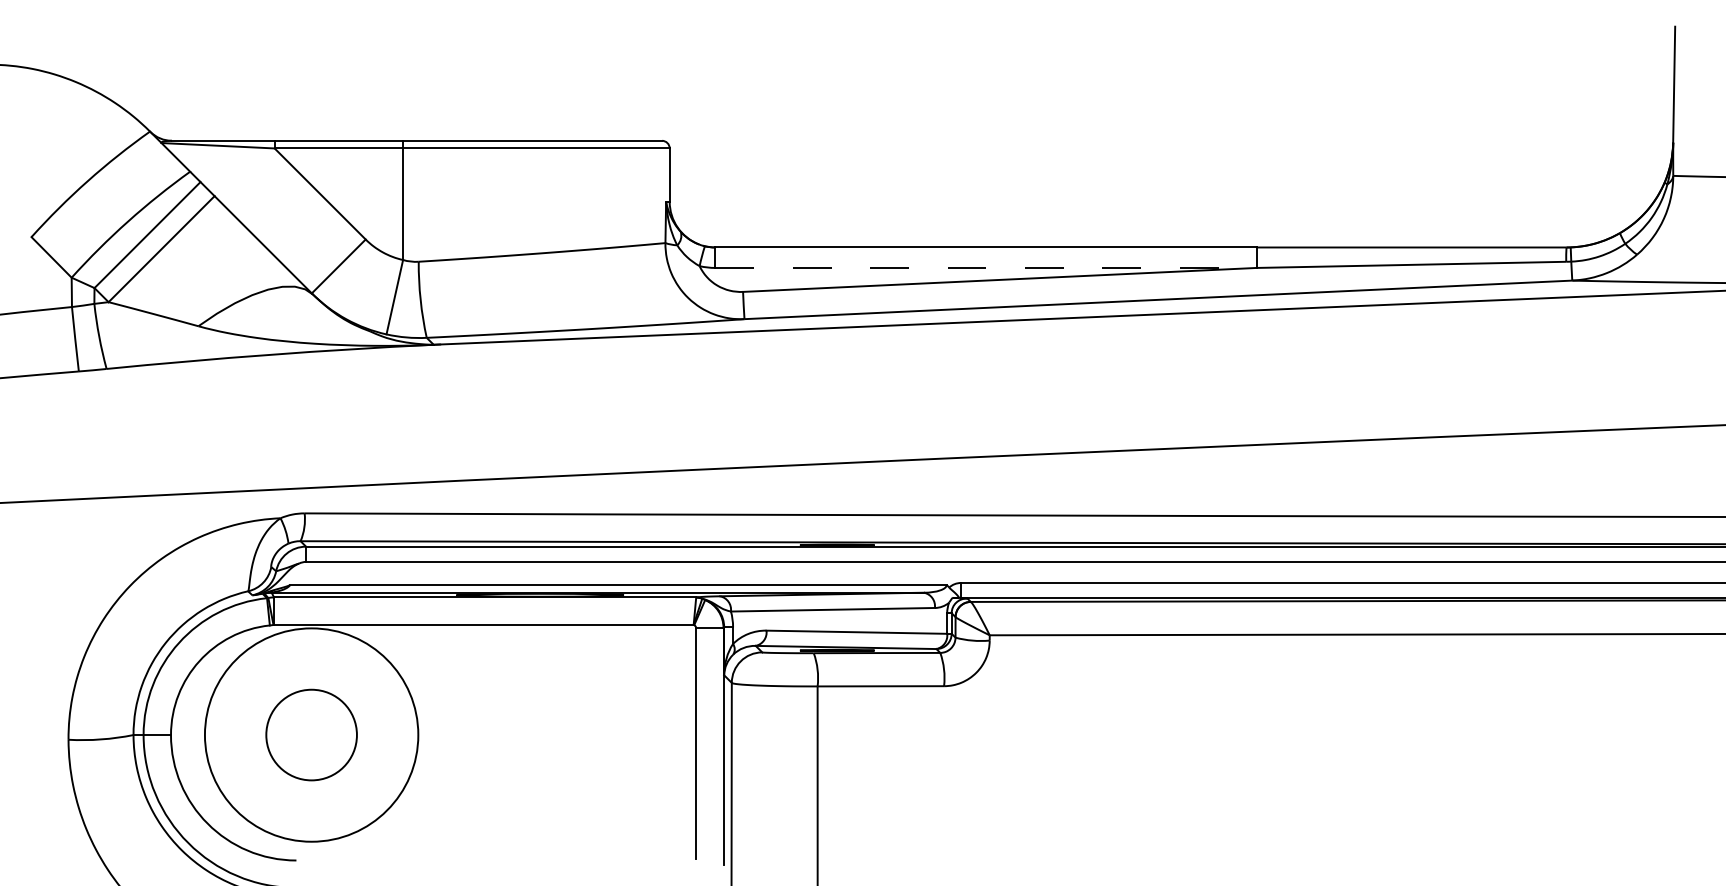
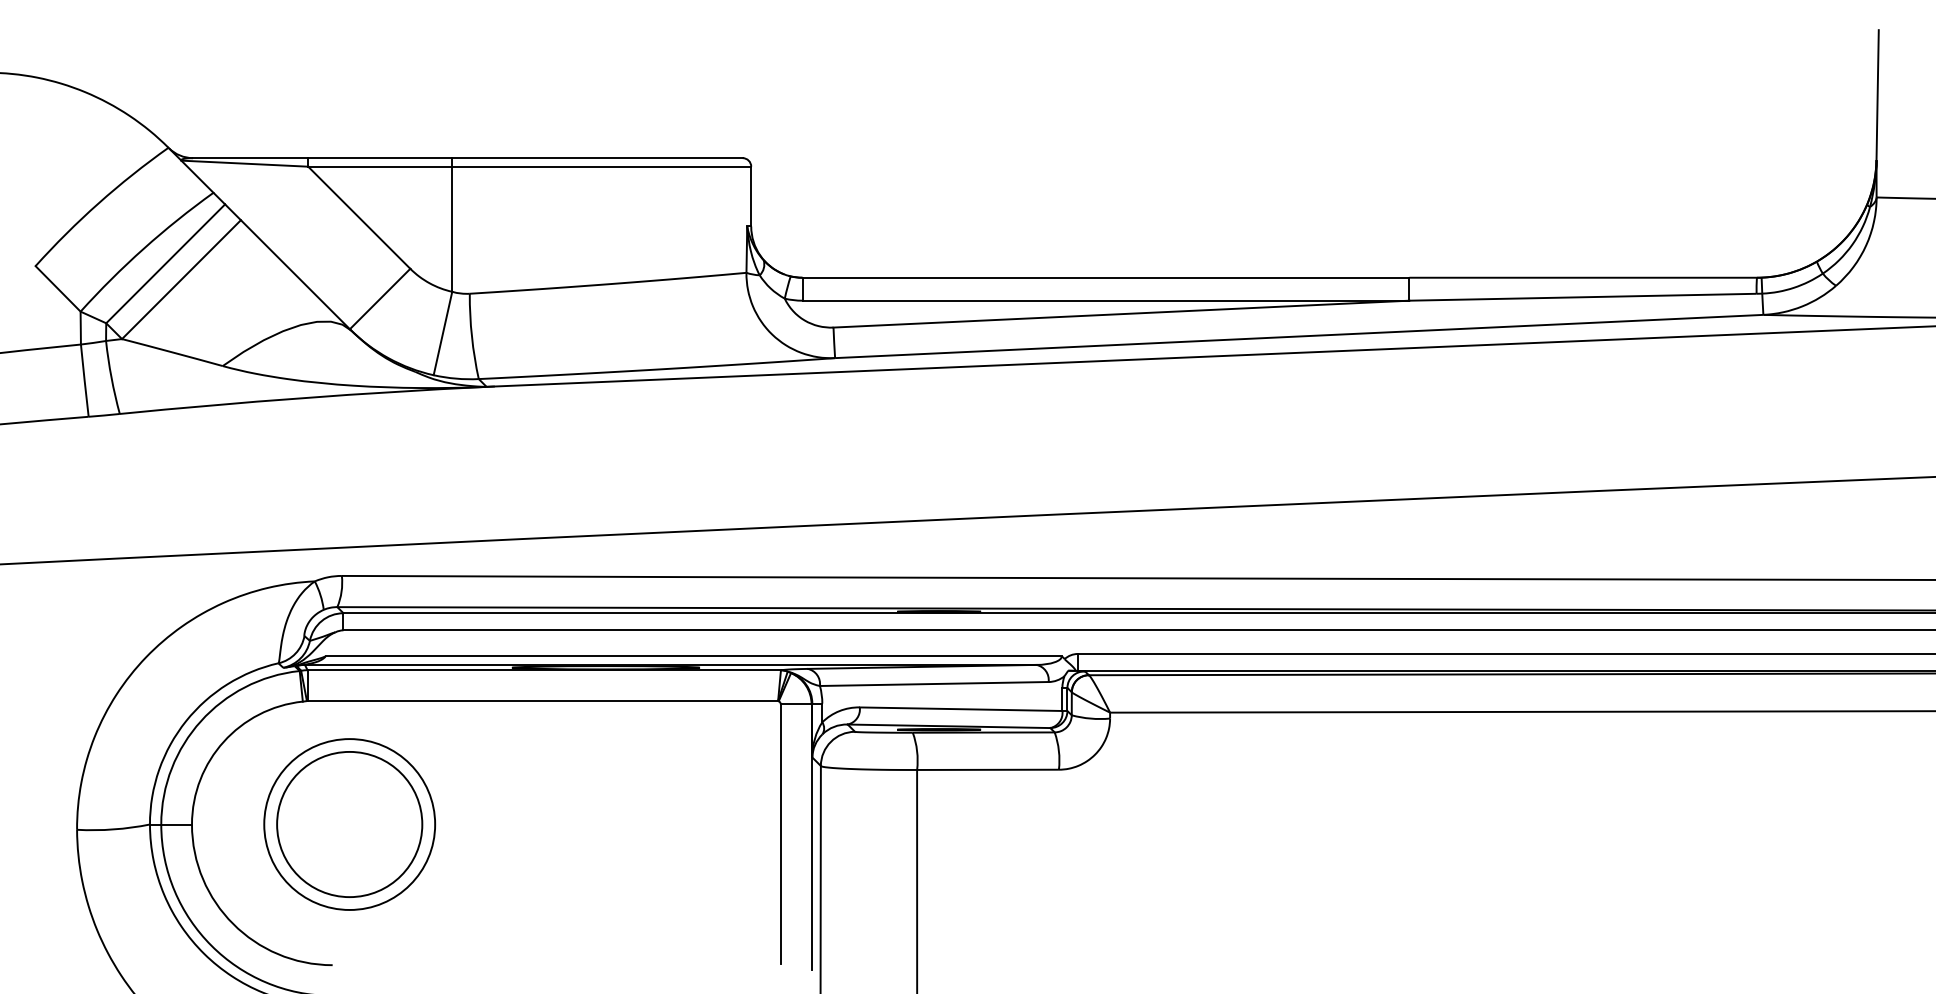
line: (986, 267) -> (1106, 300), dashed -> solid
circle: (311, 734) -> (349, 823), size x0.71
circle: (311, 734) -> (349, 823), size x1.43

